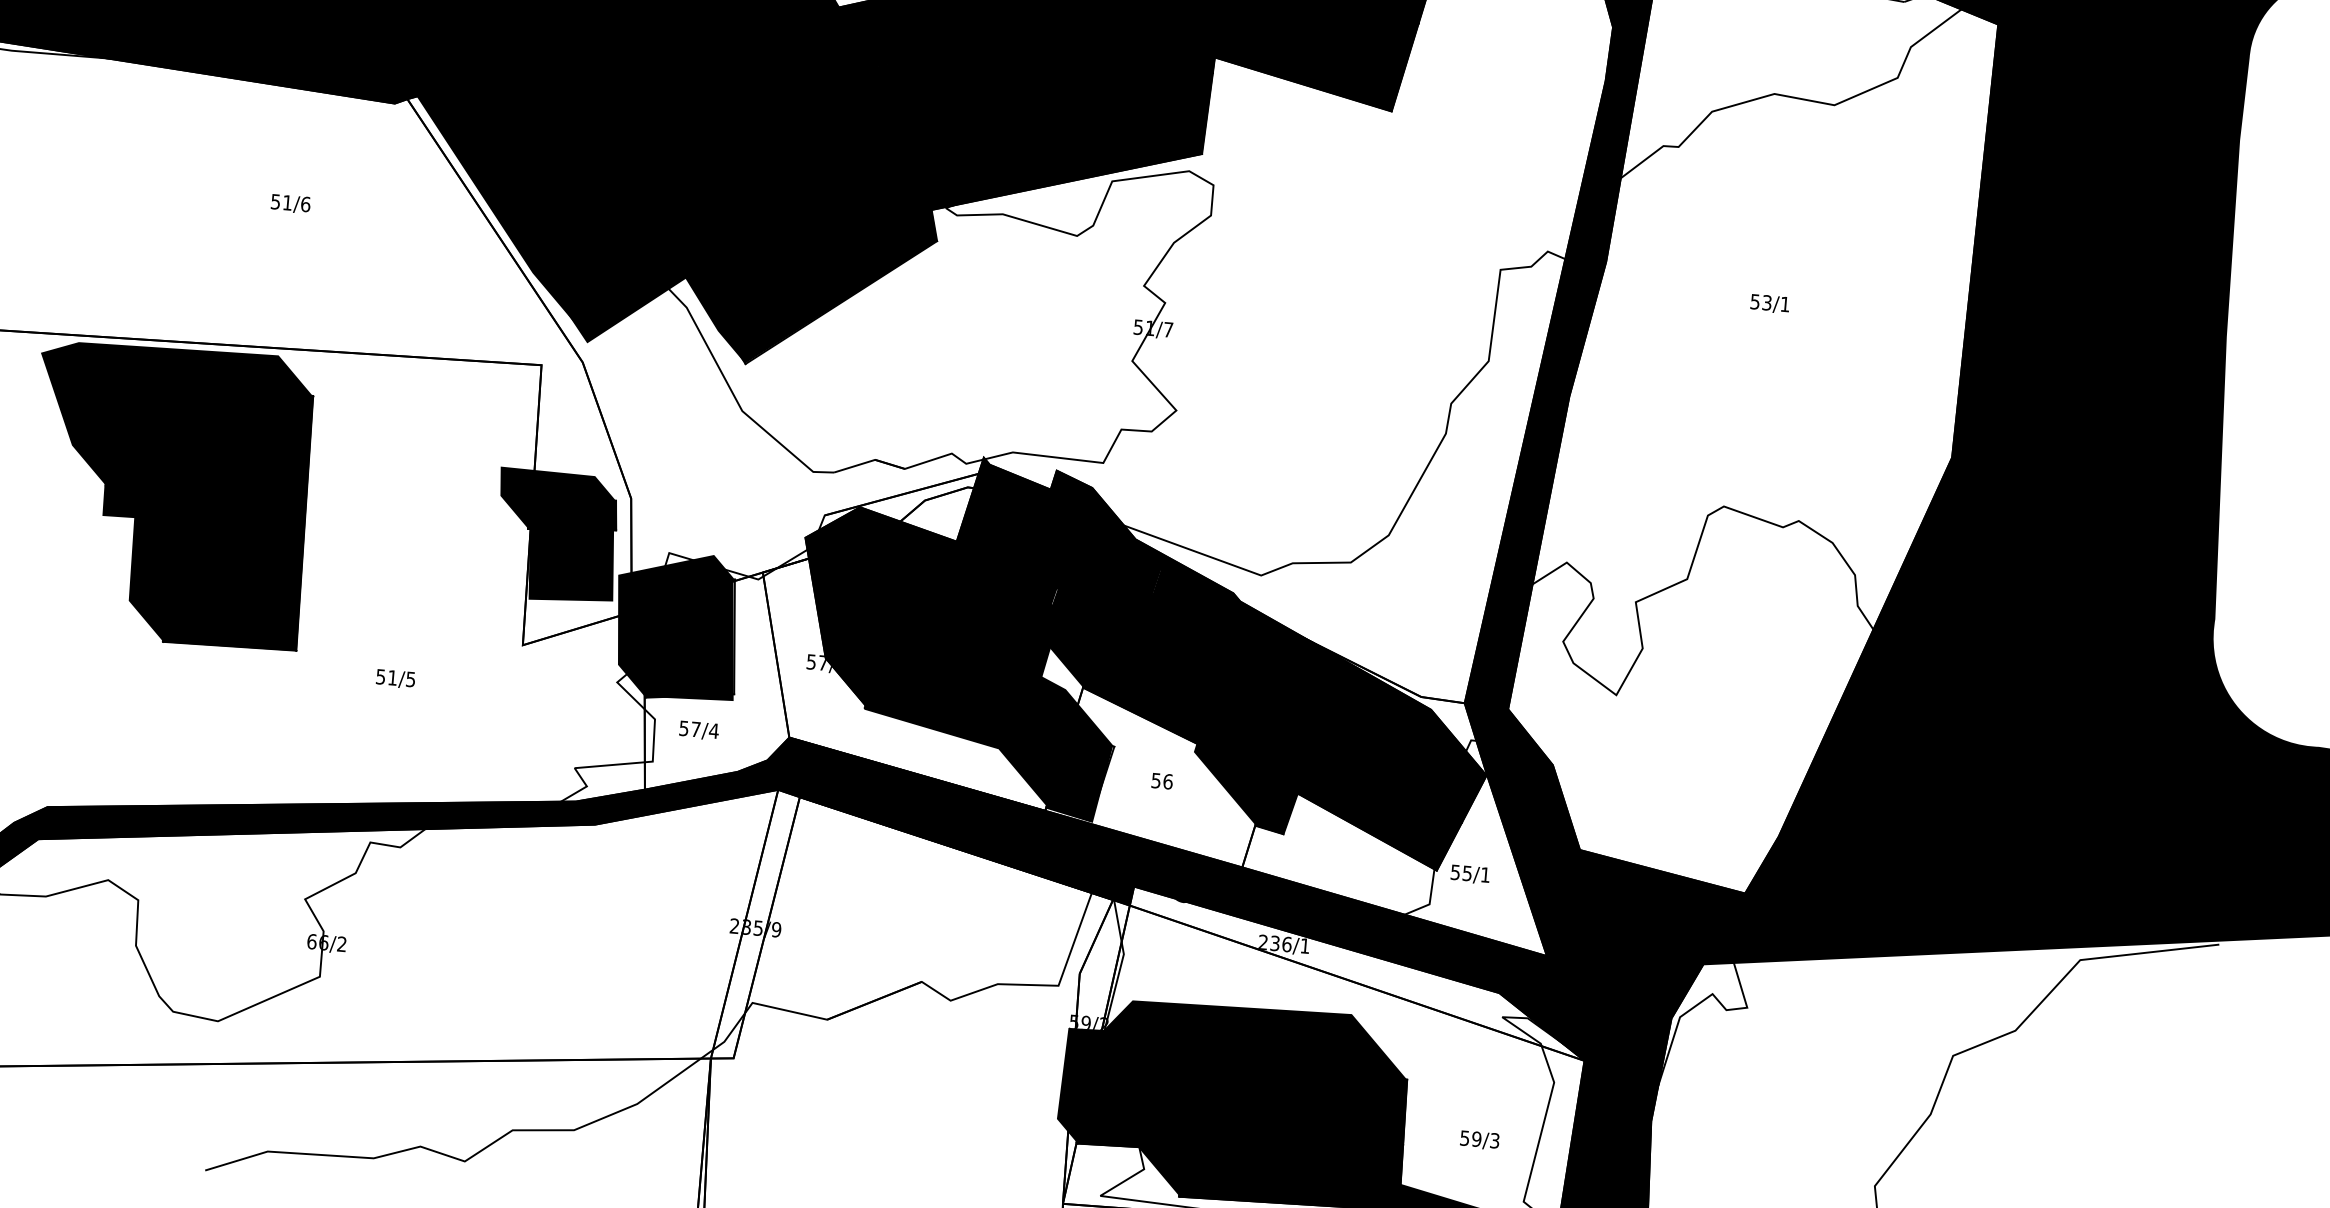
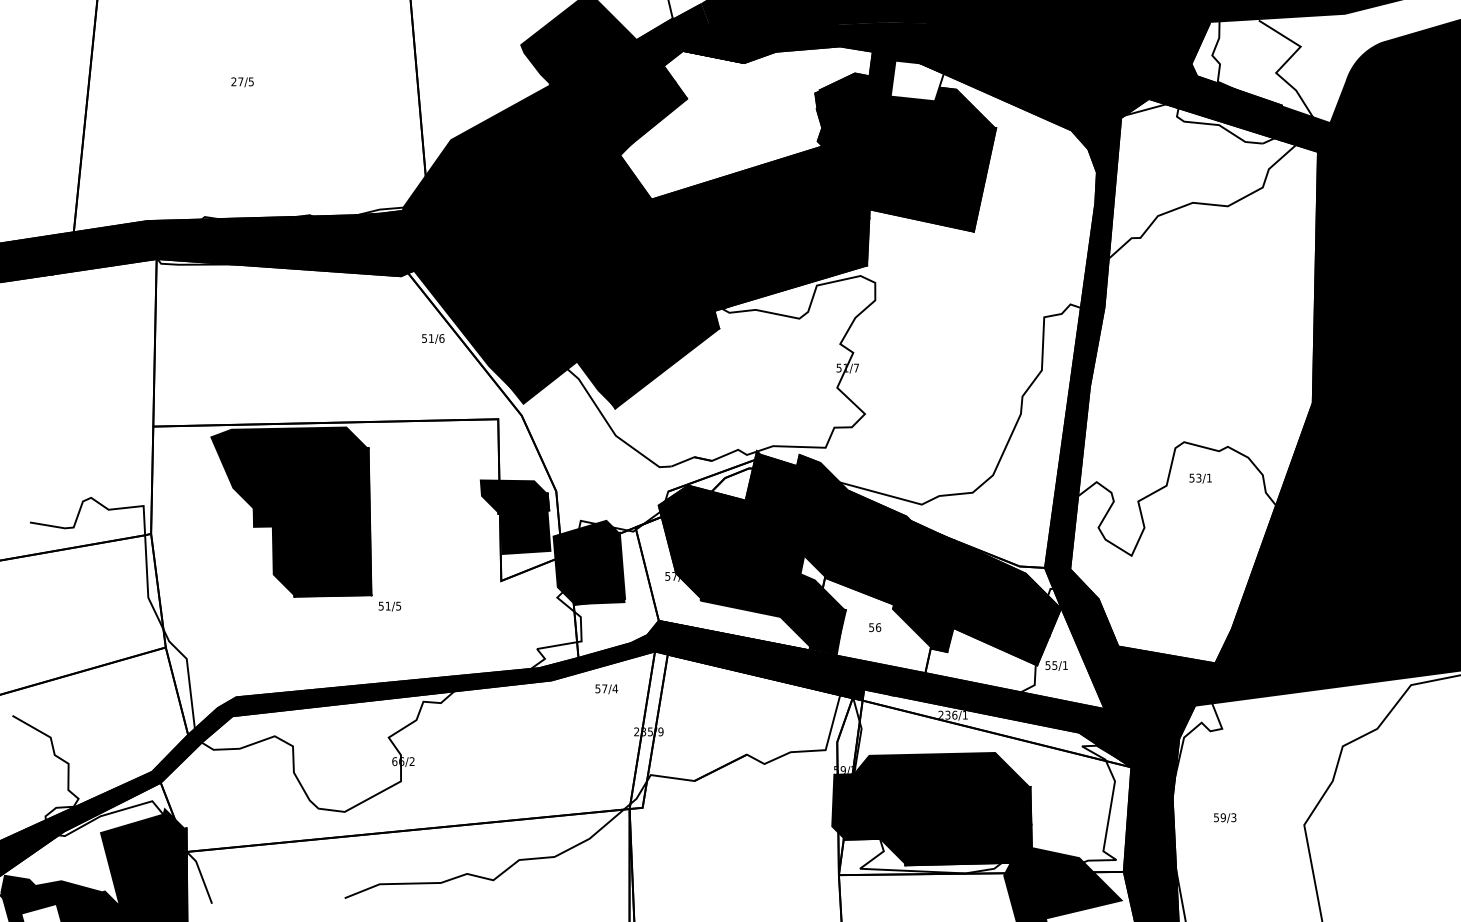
text: (291, 203) -> (433, 338), moved
text: (1769, 303) -> (1200, 478), moved
text: (394, 678) -> (389, 606), moved
text: (698, 730) -> (606, 689), moved
text: (1480, 1140) -> (1225, 818), moved

